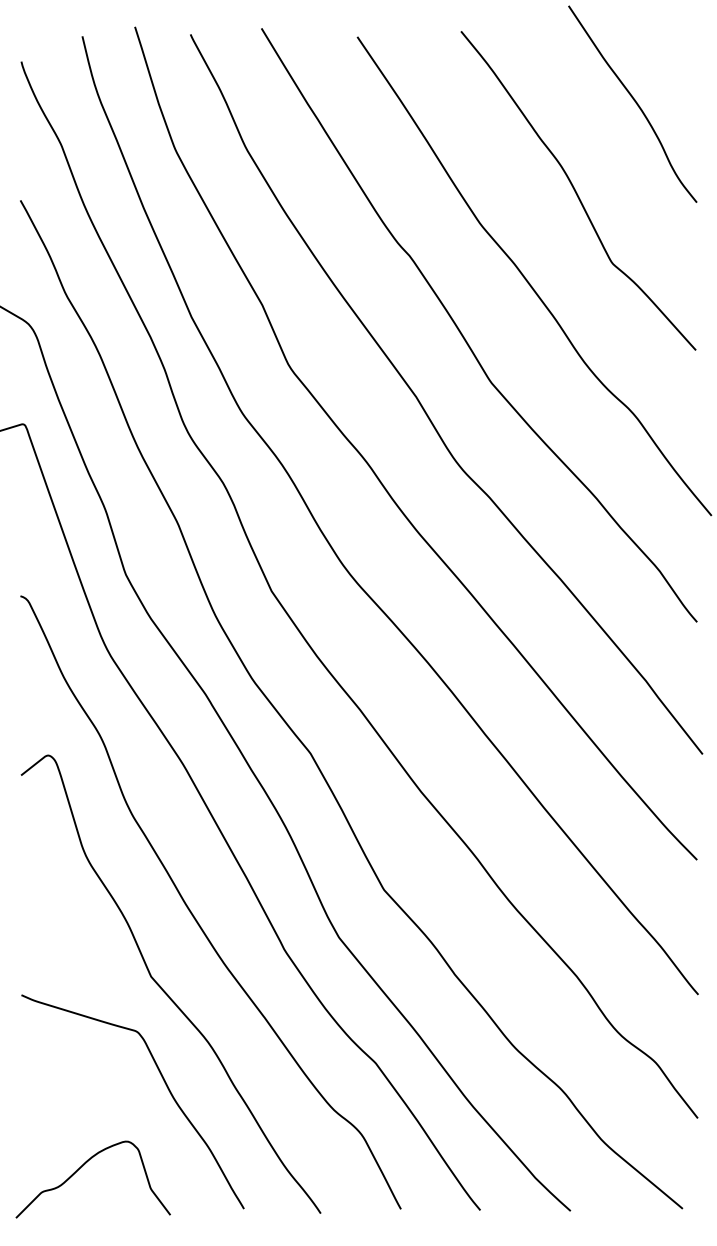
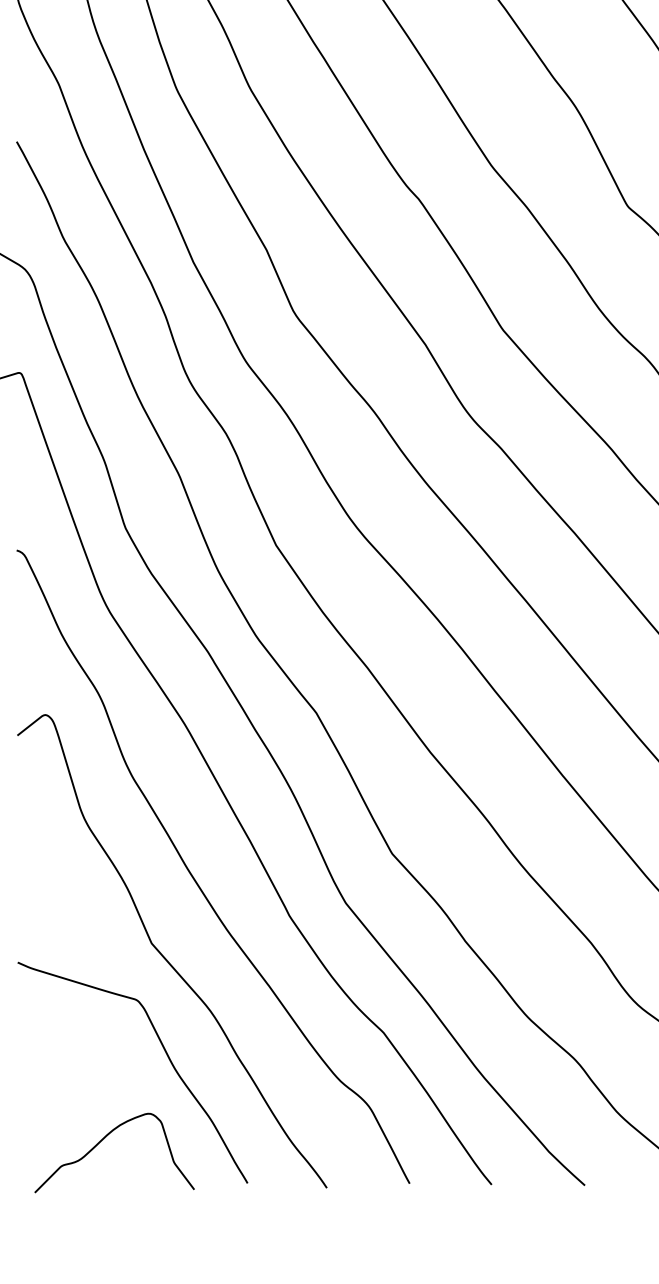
curve: (83, 1166) -> (104, 1139), moved

